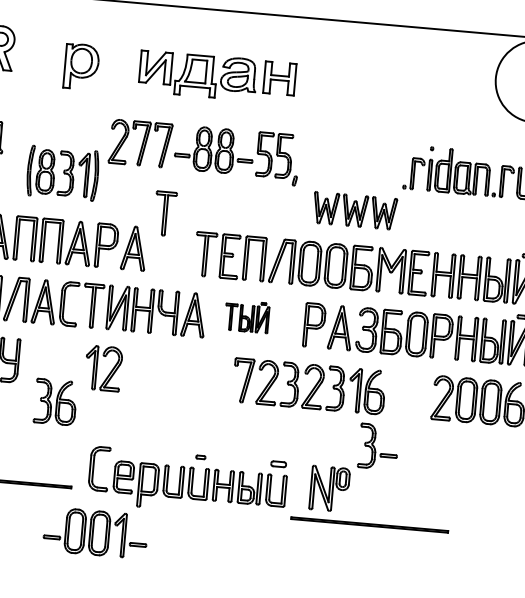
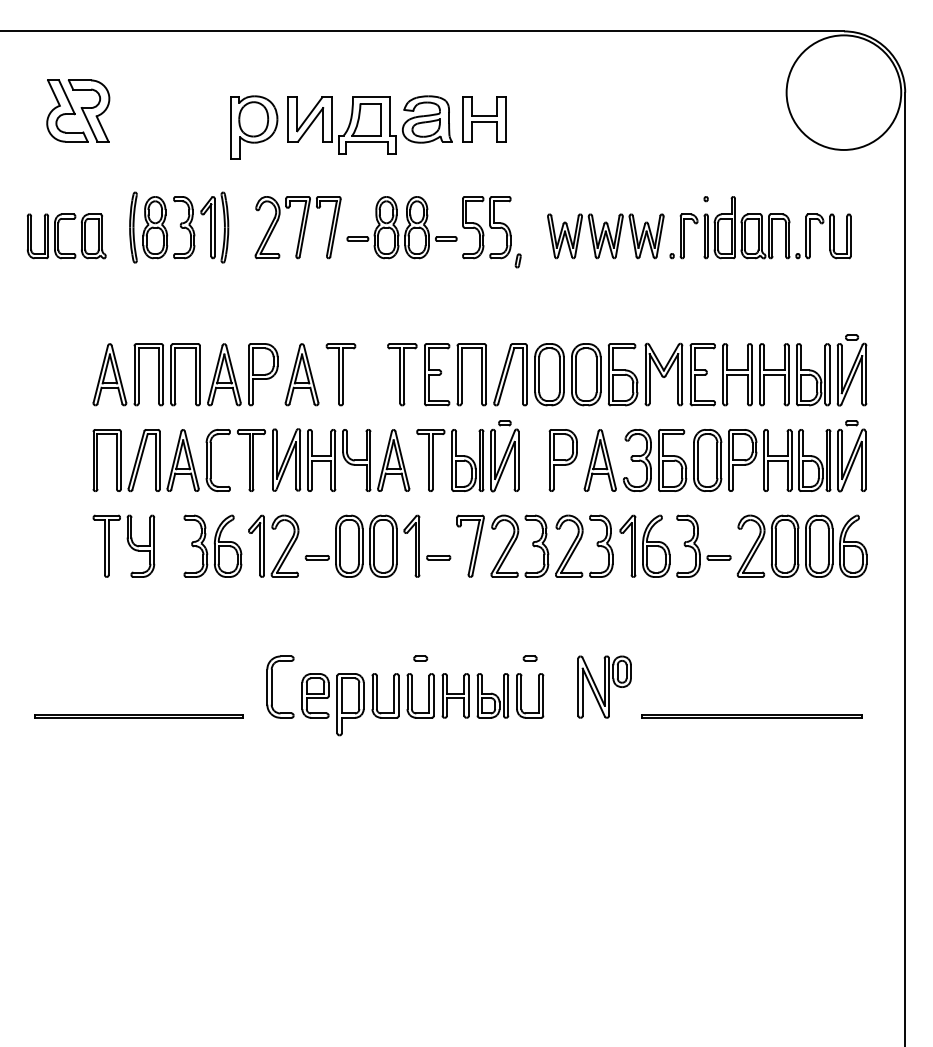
part: (81, 66) -> (254, 127), moved
part: (63, 173) -> (179, 227), moved
part: (354, 210) -> (605, 236), moved
part: (164, 213) -> (340, 374), moved
part: (246, 316) -> (467, 456), size x1.67
part: (55, 401) -> (212, 545), moved
part: (378, 446) -> (703, 545), moved
part: (278, 464) -> (529, 658), size x0.62
line: (369, 524) -> (751, 715), moved
part: (95, 532) -> (377, 545), moved

